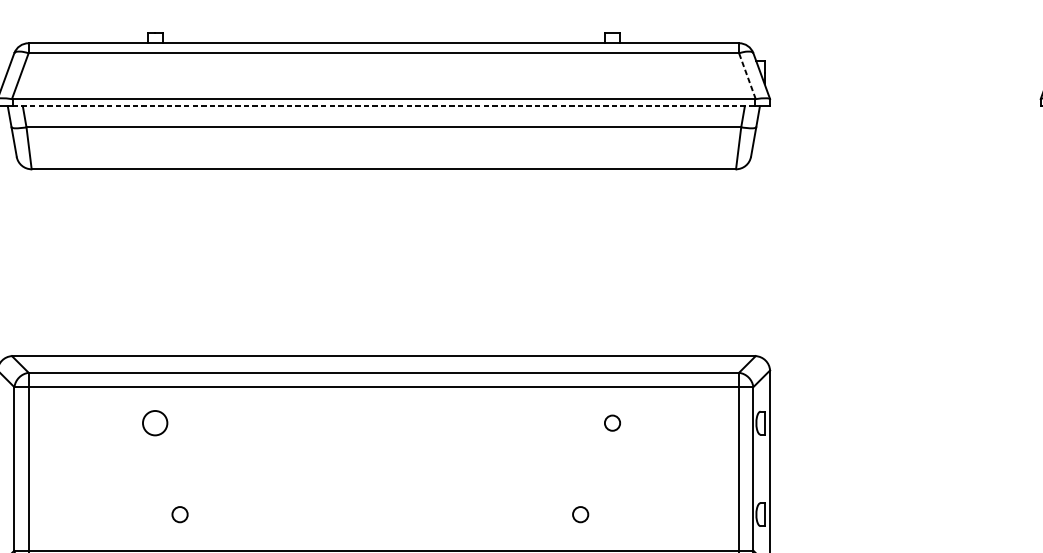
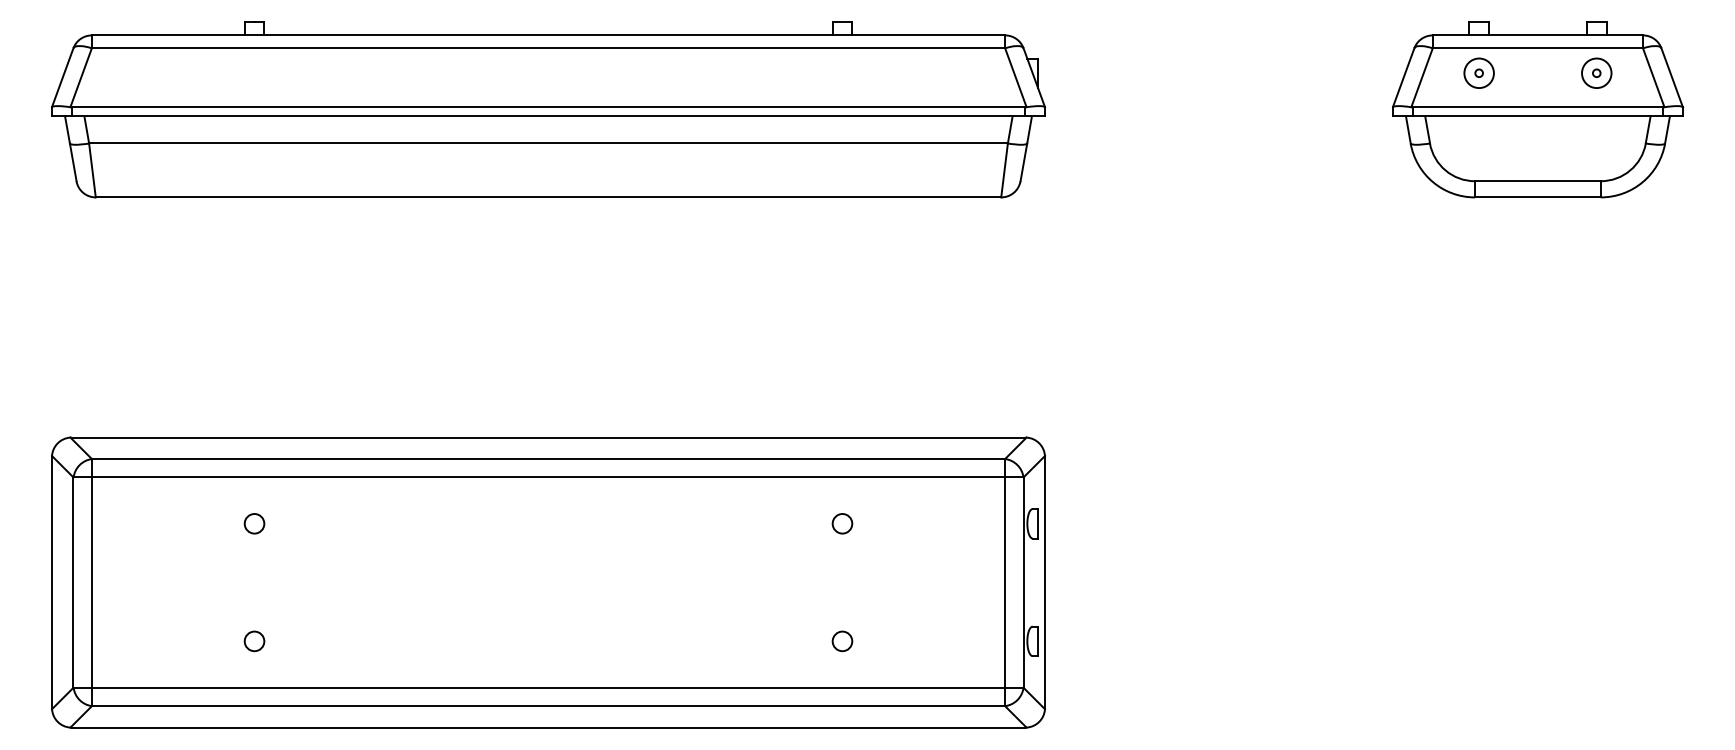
line: (747, 76) -> (1015, 77), dashed -> solid
line: (383, 106) -> (548, 116), dashed -> solid
circle: (155, 422) -> (254, 523), size x0.62
circle: (180, 514) -> (254, 641), moved
circle: (580, 514) -> (842, 641), moved

